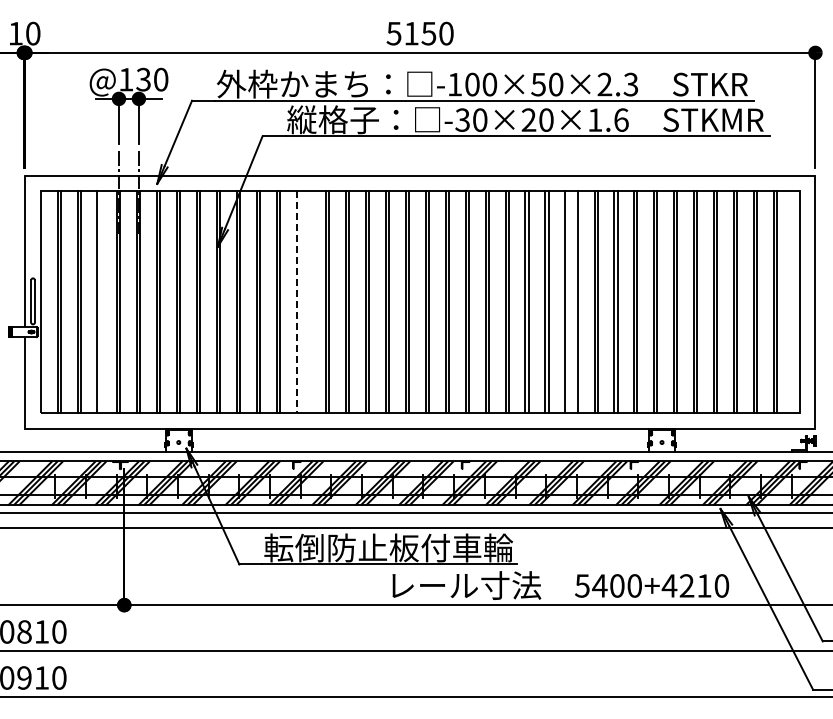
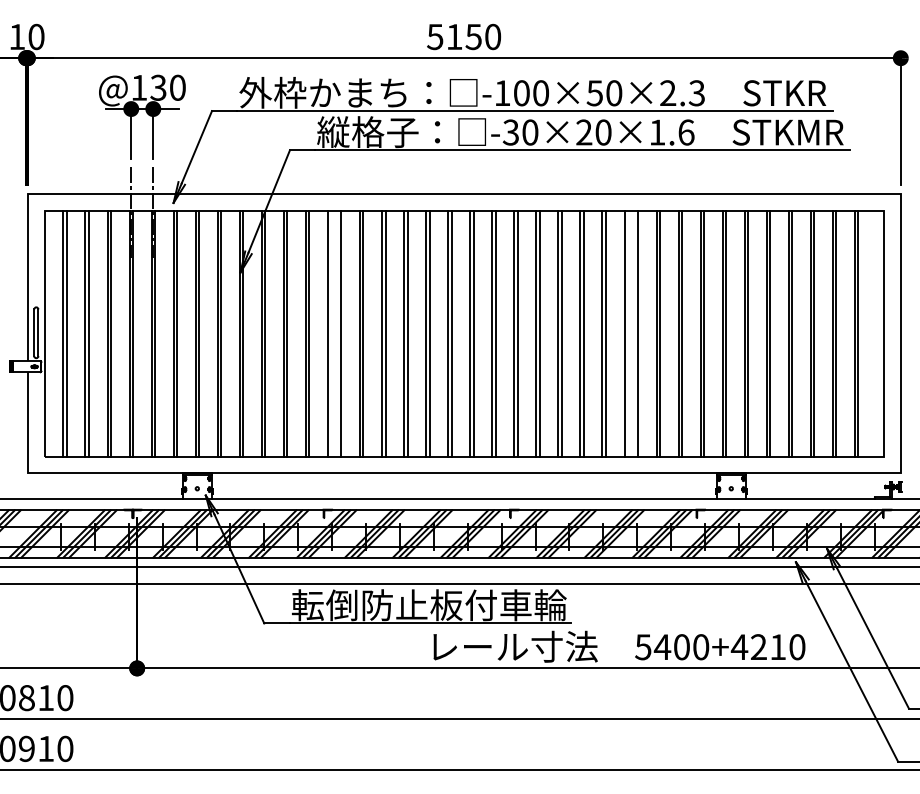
line: (100, 301) -> (110, 332), added
line: (309, 301) -> (341, 332), added
line: (296, 302) -> (327, 334), dashed -> solid

